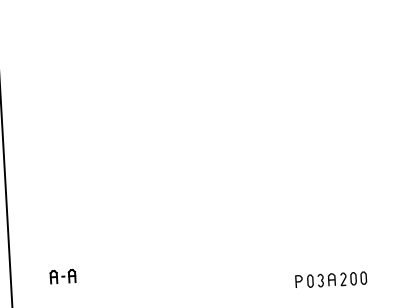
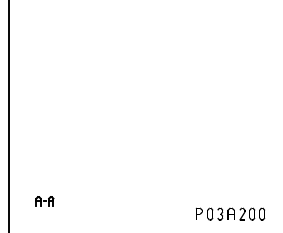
part: (330, 279) -> (230, 213), size x1.4

